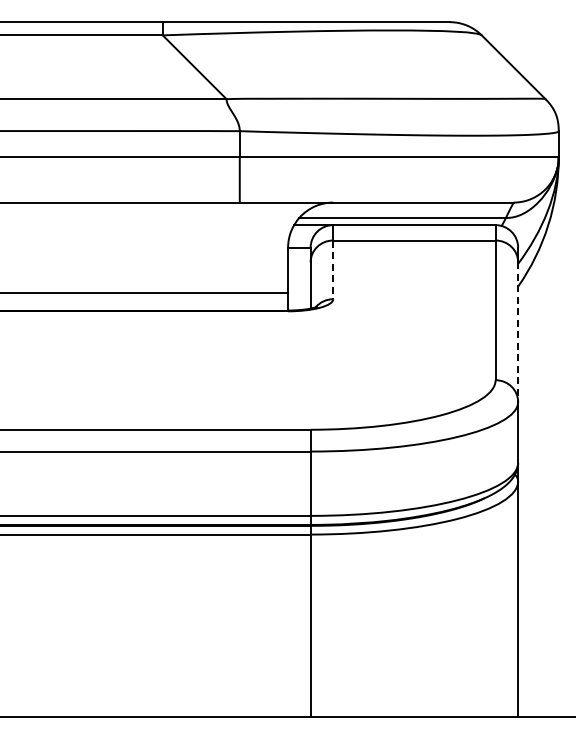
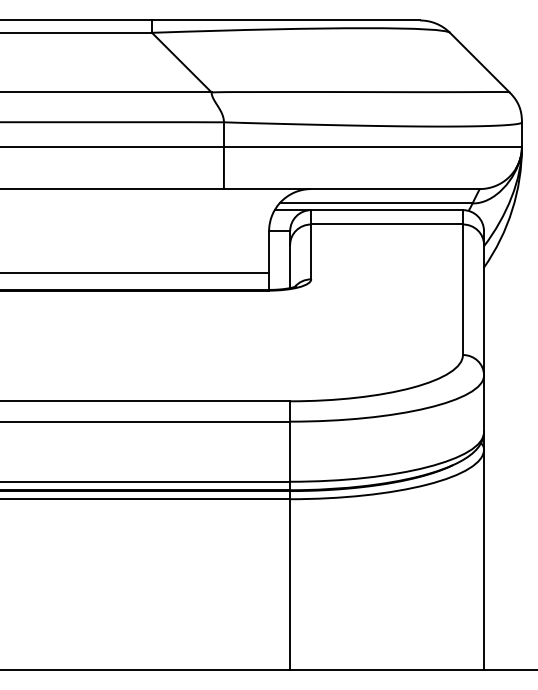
line: (333, 270) -> (311, 252), dashed -> solid
line: (518, 332) -> (484, 310), dashed -> solid

